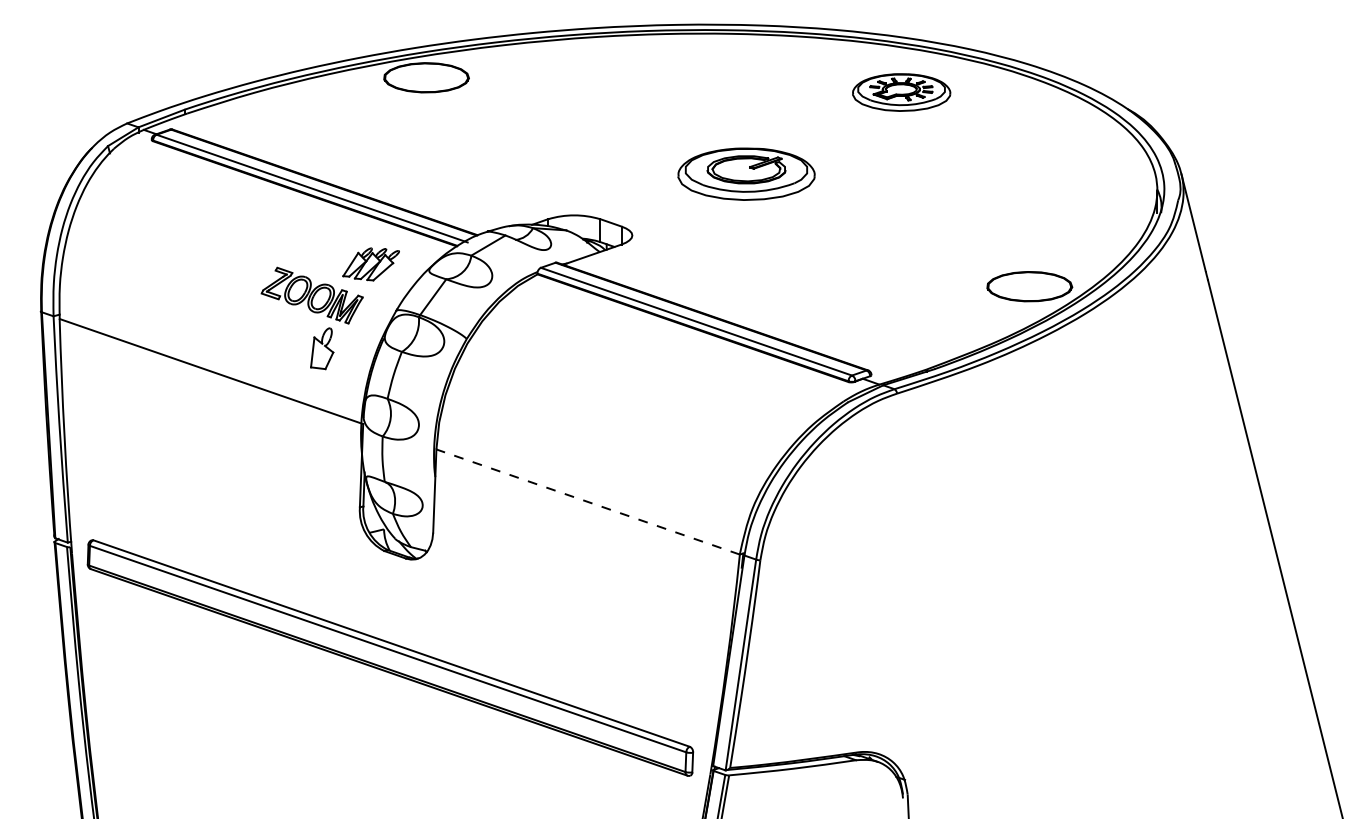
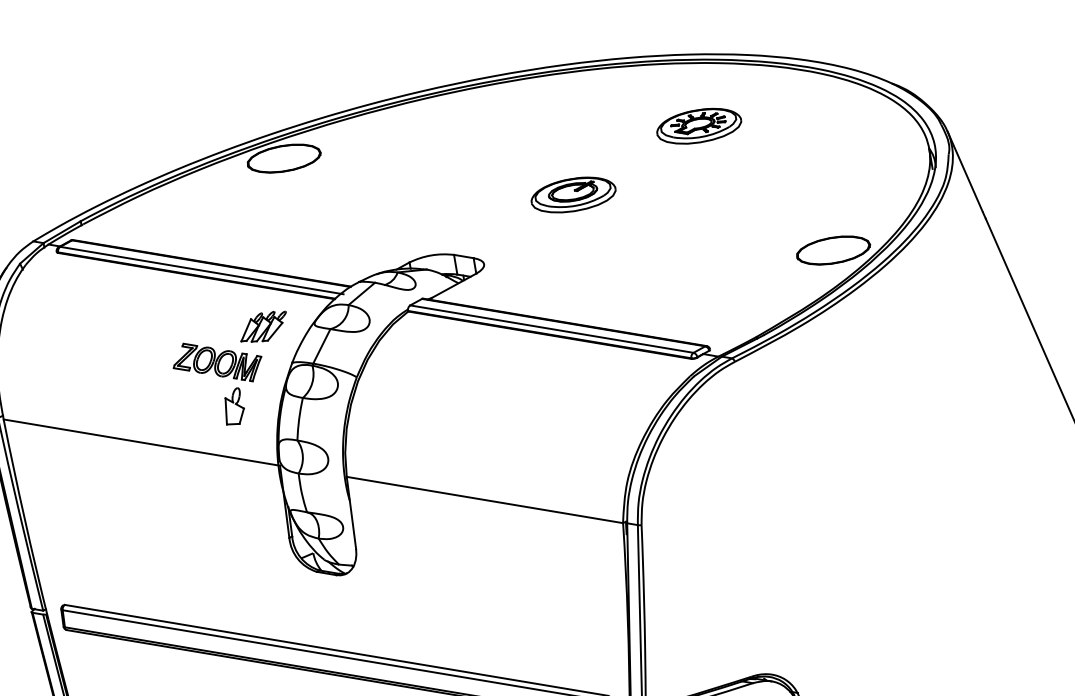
part: (901, 92) -> (698, 126), moved
part: (746, 174) -> (573, 195), size x0.71
line: (588, 502) -> (485, 500), dashed -> solid

